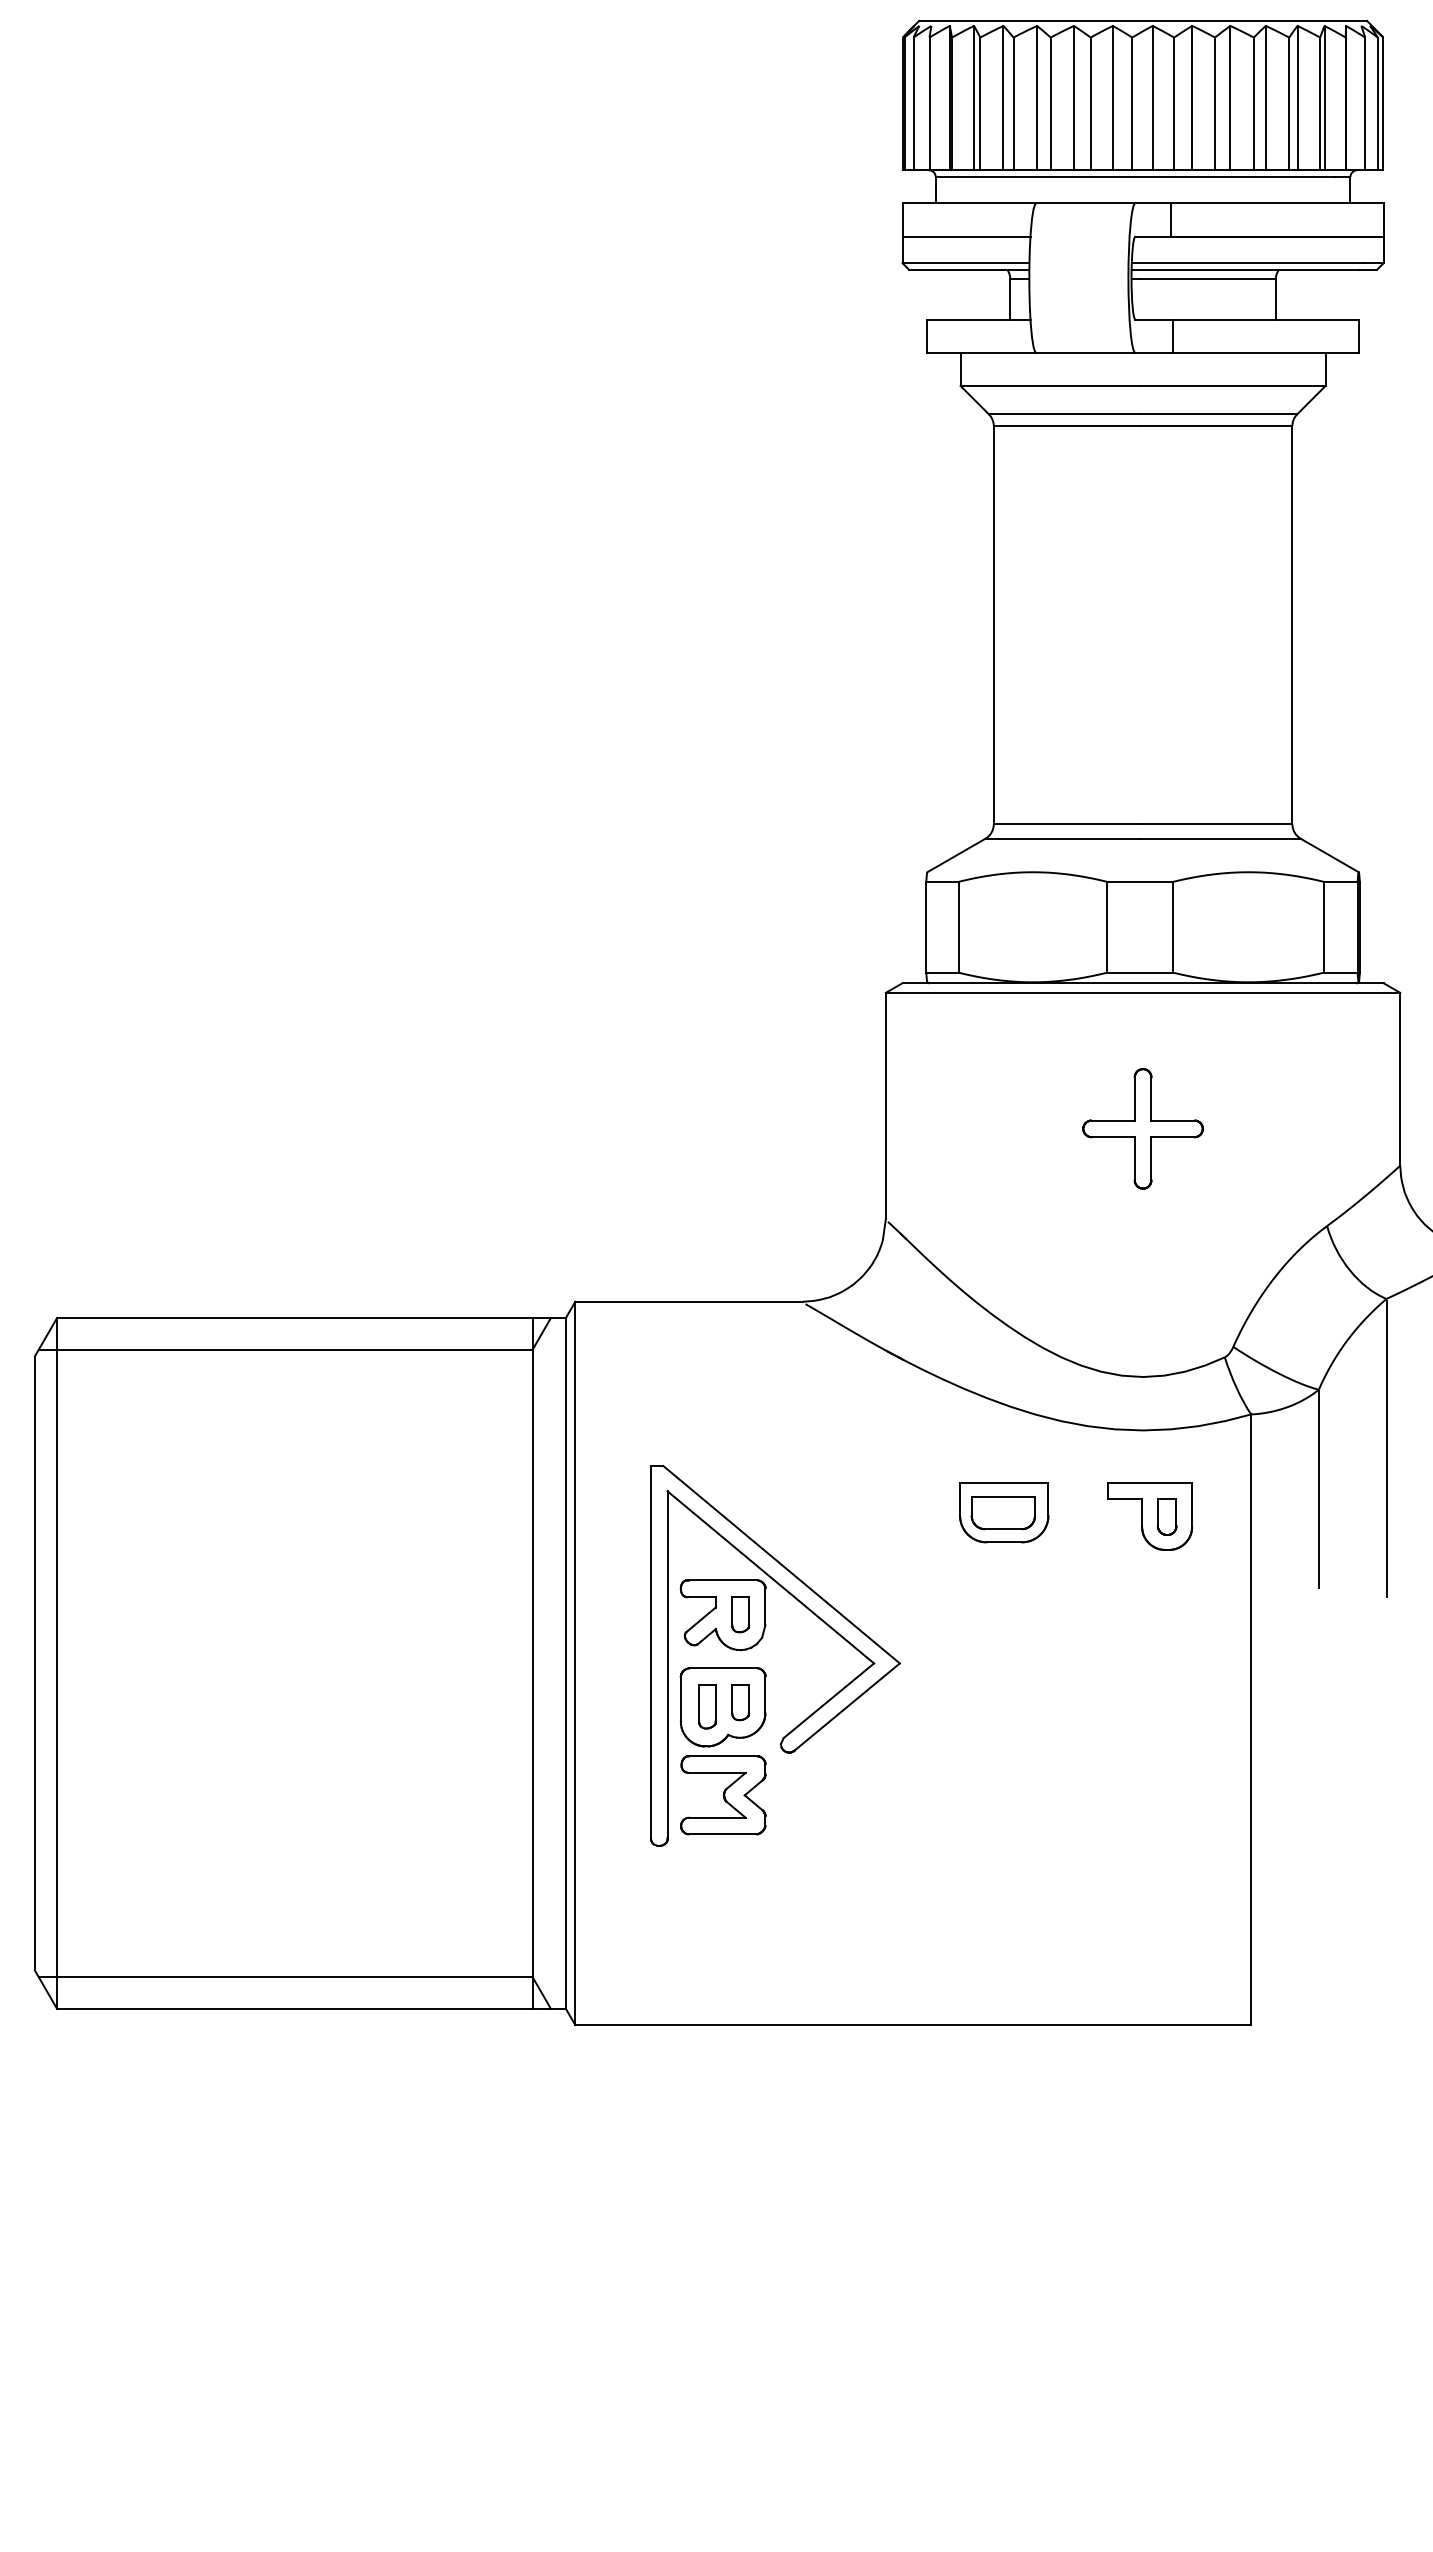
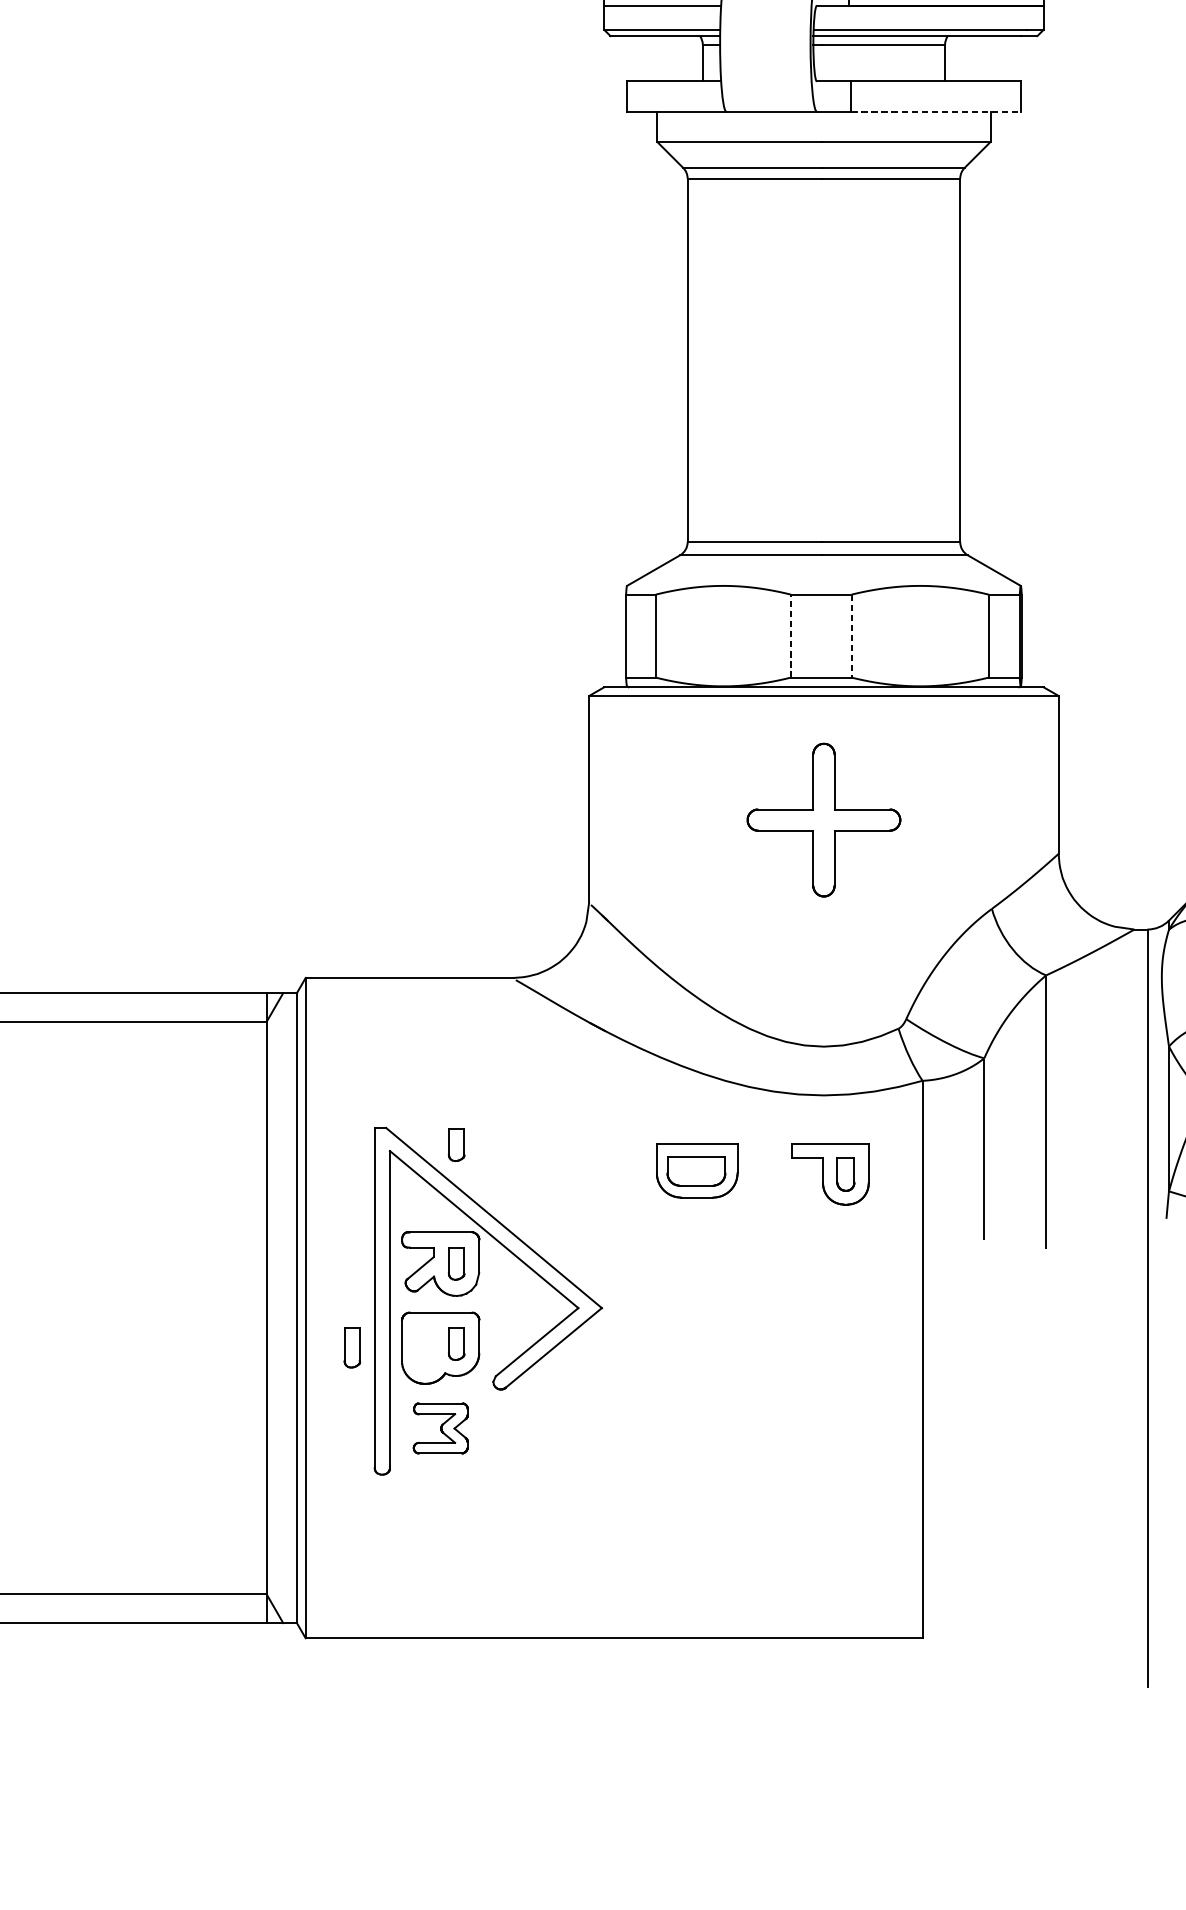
line: (1265, 352) -> (935, 111), solid -> dashed
line: (1107, 926) -> (791, 635), solid -> dashed
line: (1173, 927) -> (851, 636), solid -> dashed
part: (1142, 1128) -> (823, 819), size x1.4
part: (740, 1484) -> (456, 1144), added
part: (707, 1706) -> (352, 1347), moved
part: (723, 1795) -> (440, 1428), size x0.7

